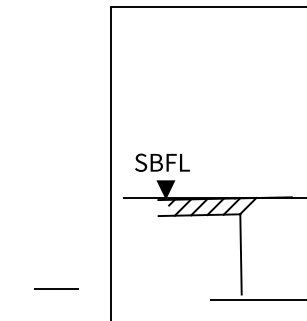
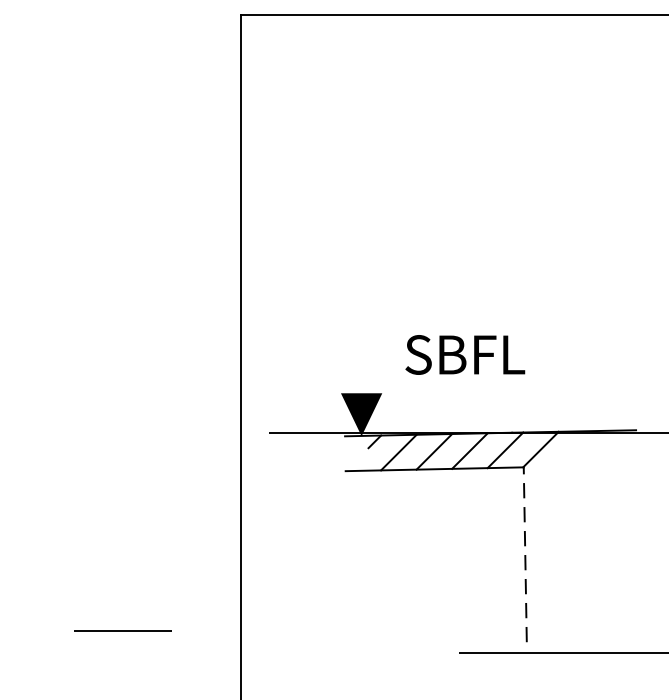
text: (162, 162) -> (465, 354), moved
line: (240, 253) -> (524, 552), solid -> dashed

